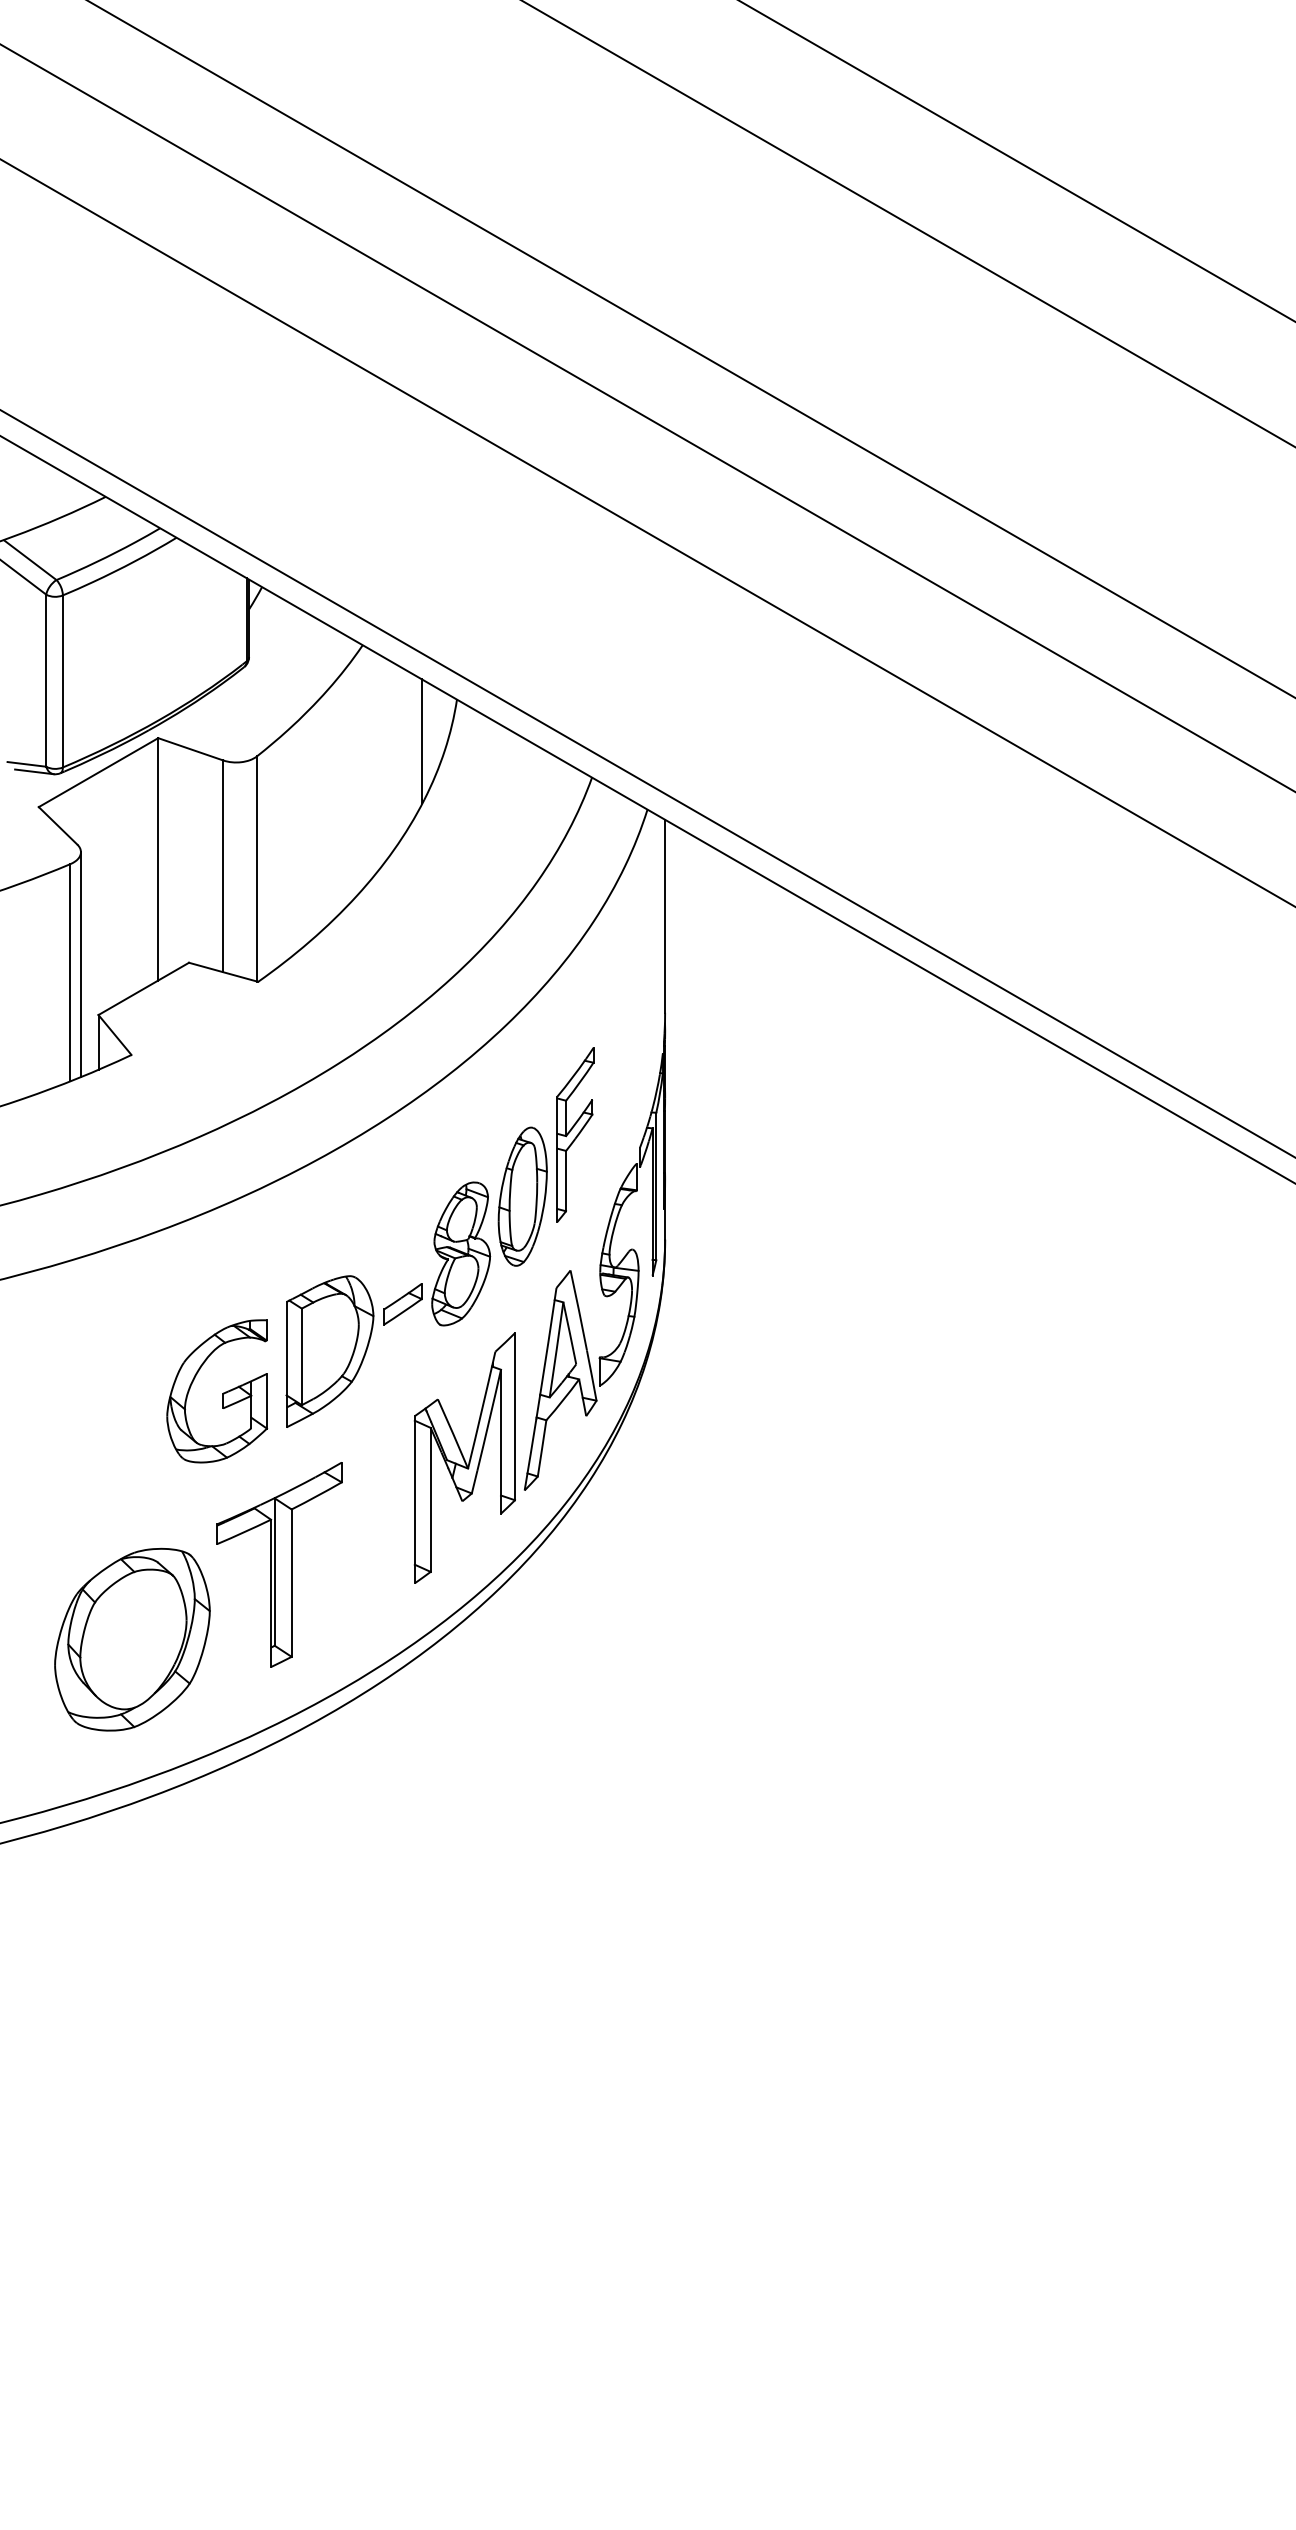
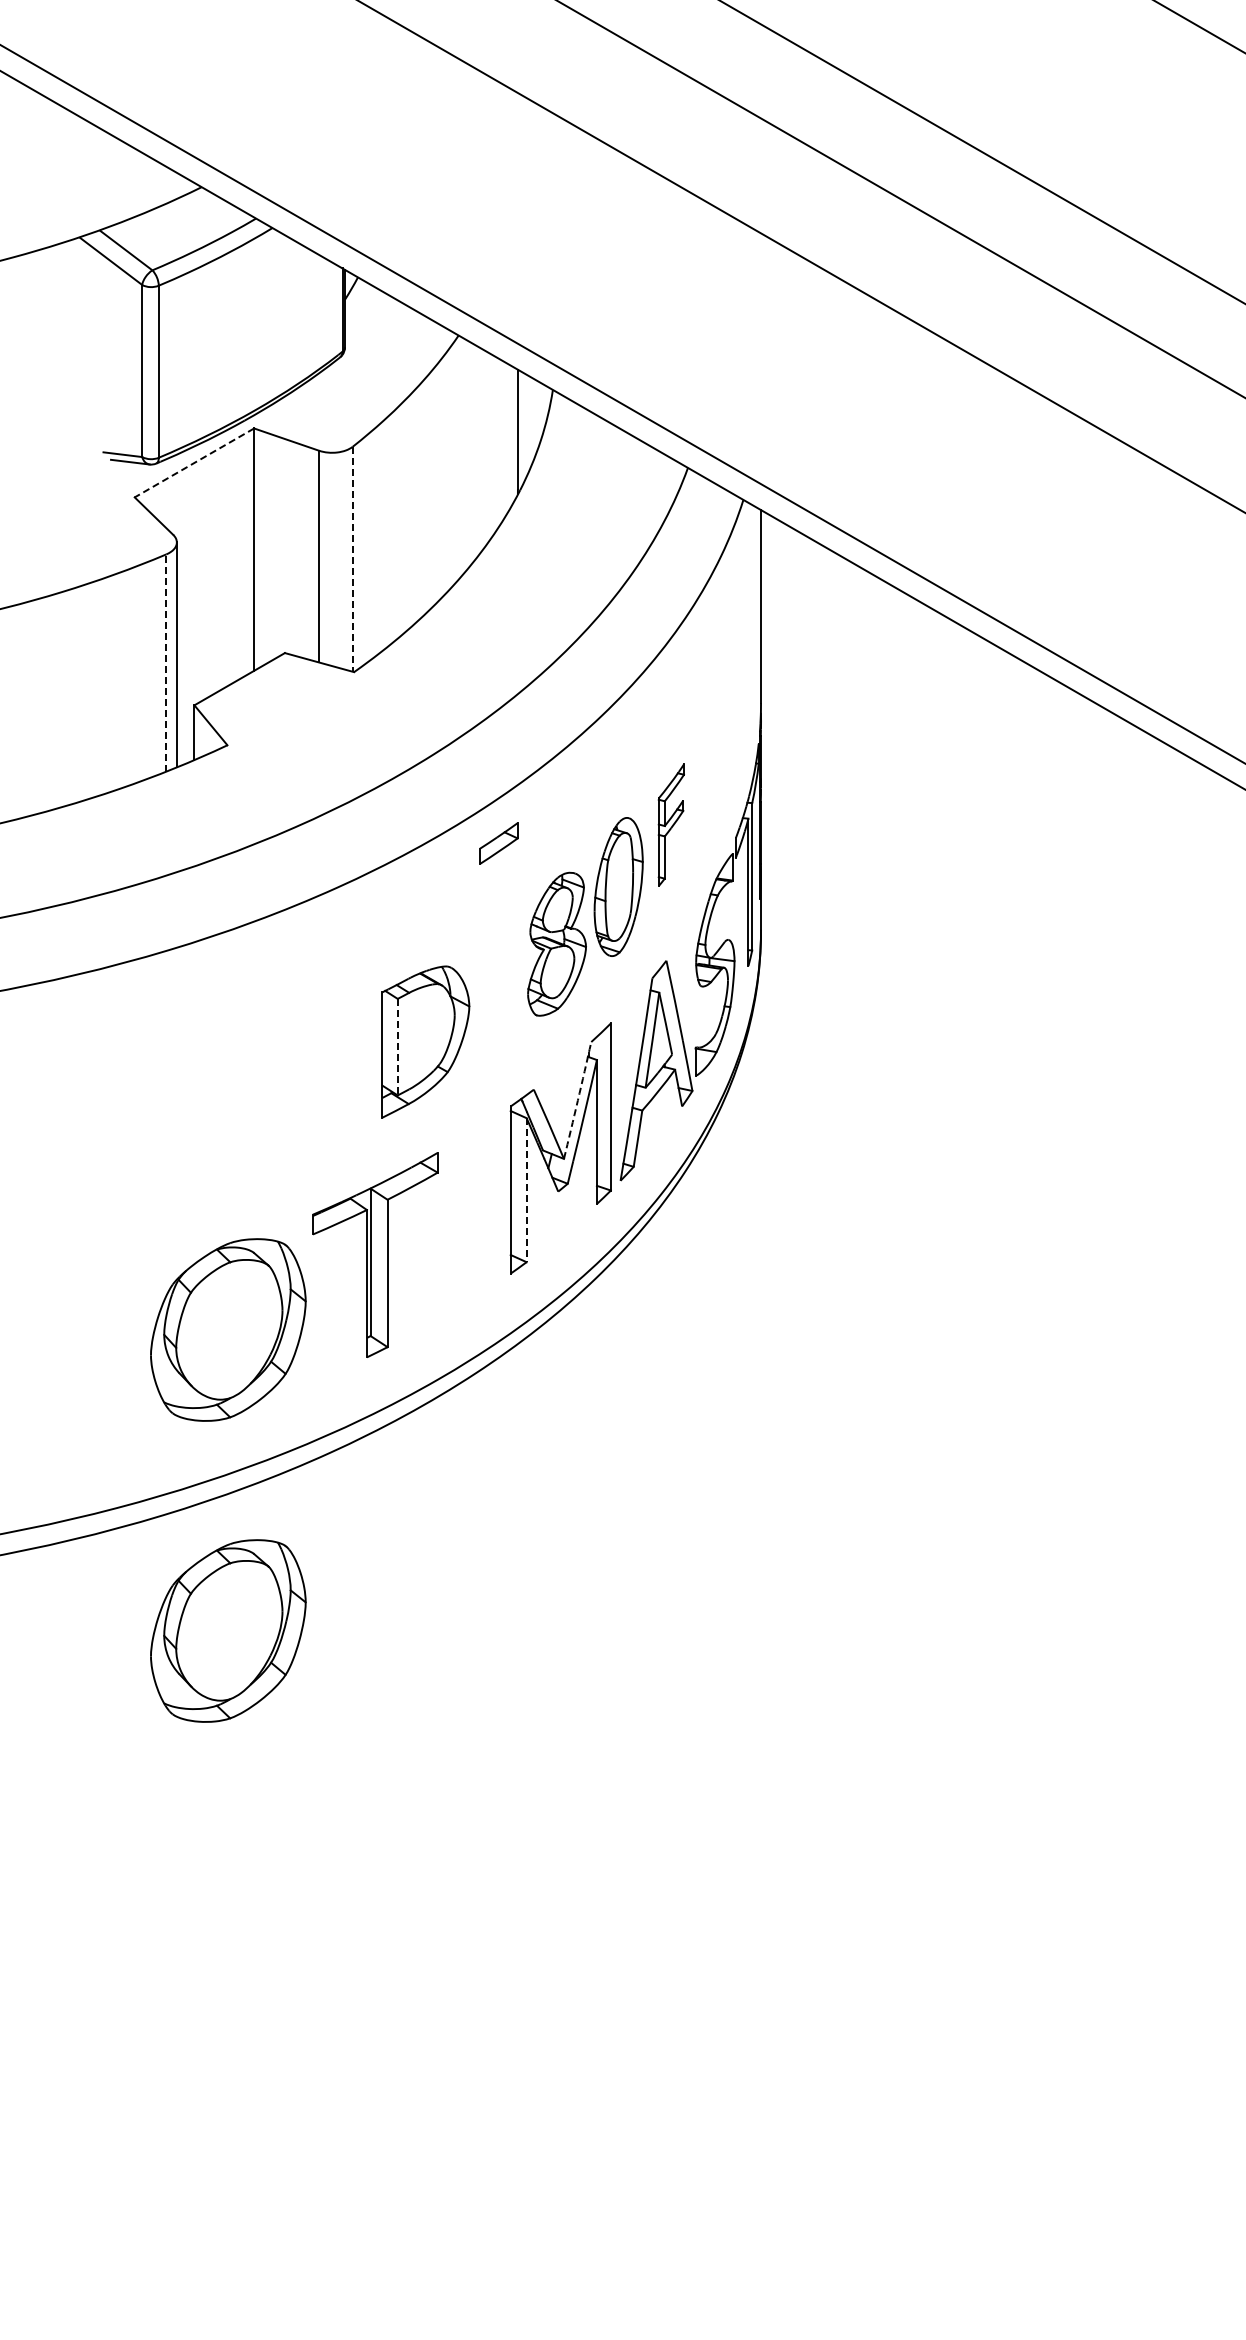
line: (98, 772) -> (194, 462), solid -> dashed
line: (256, 869) -> (352, 559), solid -> dashed
line: (70, 972) -> (166, 662), solid -> dashed
part: (575, 1134) -> (671, 824), size x0.7
part: (402, 1304) -> (498, 843), moved
line: (301, 1357) -> (397, 1047), solid -> dashed
part: (217, 1391) -> (313, 1081), removed
arc: (481, 1410) -> (577, 1100), solid -> dashed
line: (430, 1500) -> (526, 1190), solid -> dashed
part: (132, 1940) -> (228, 1630), added

